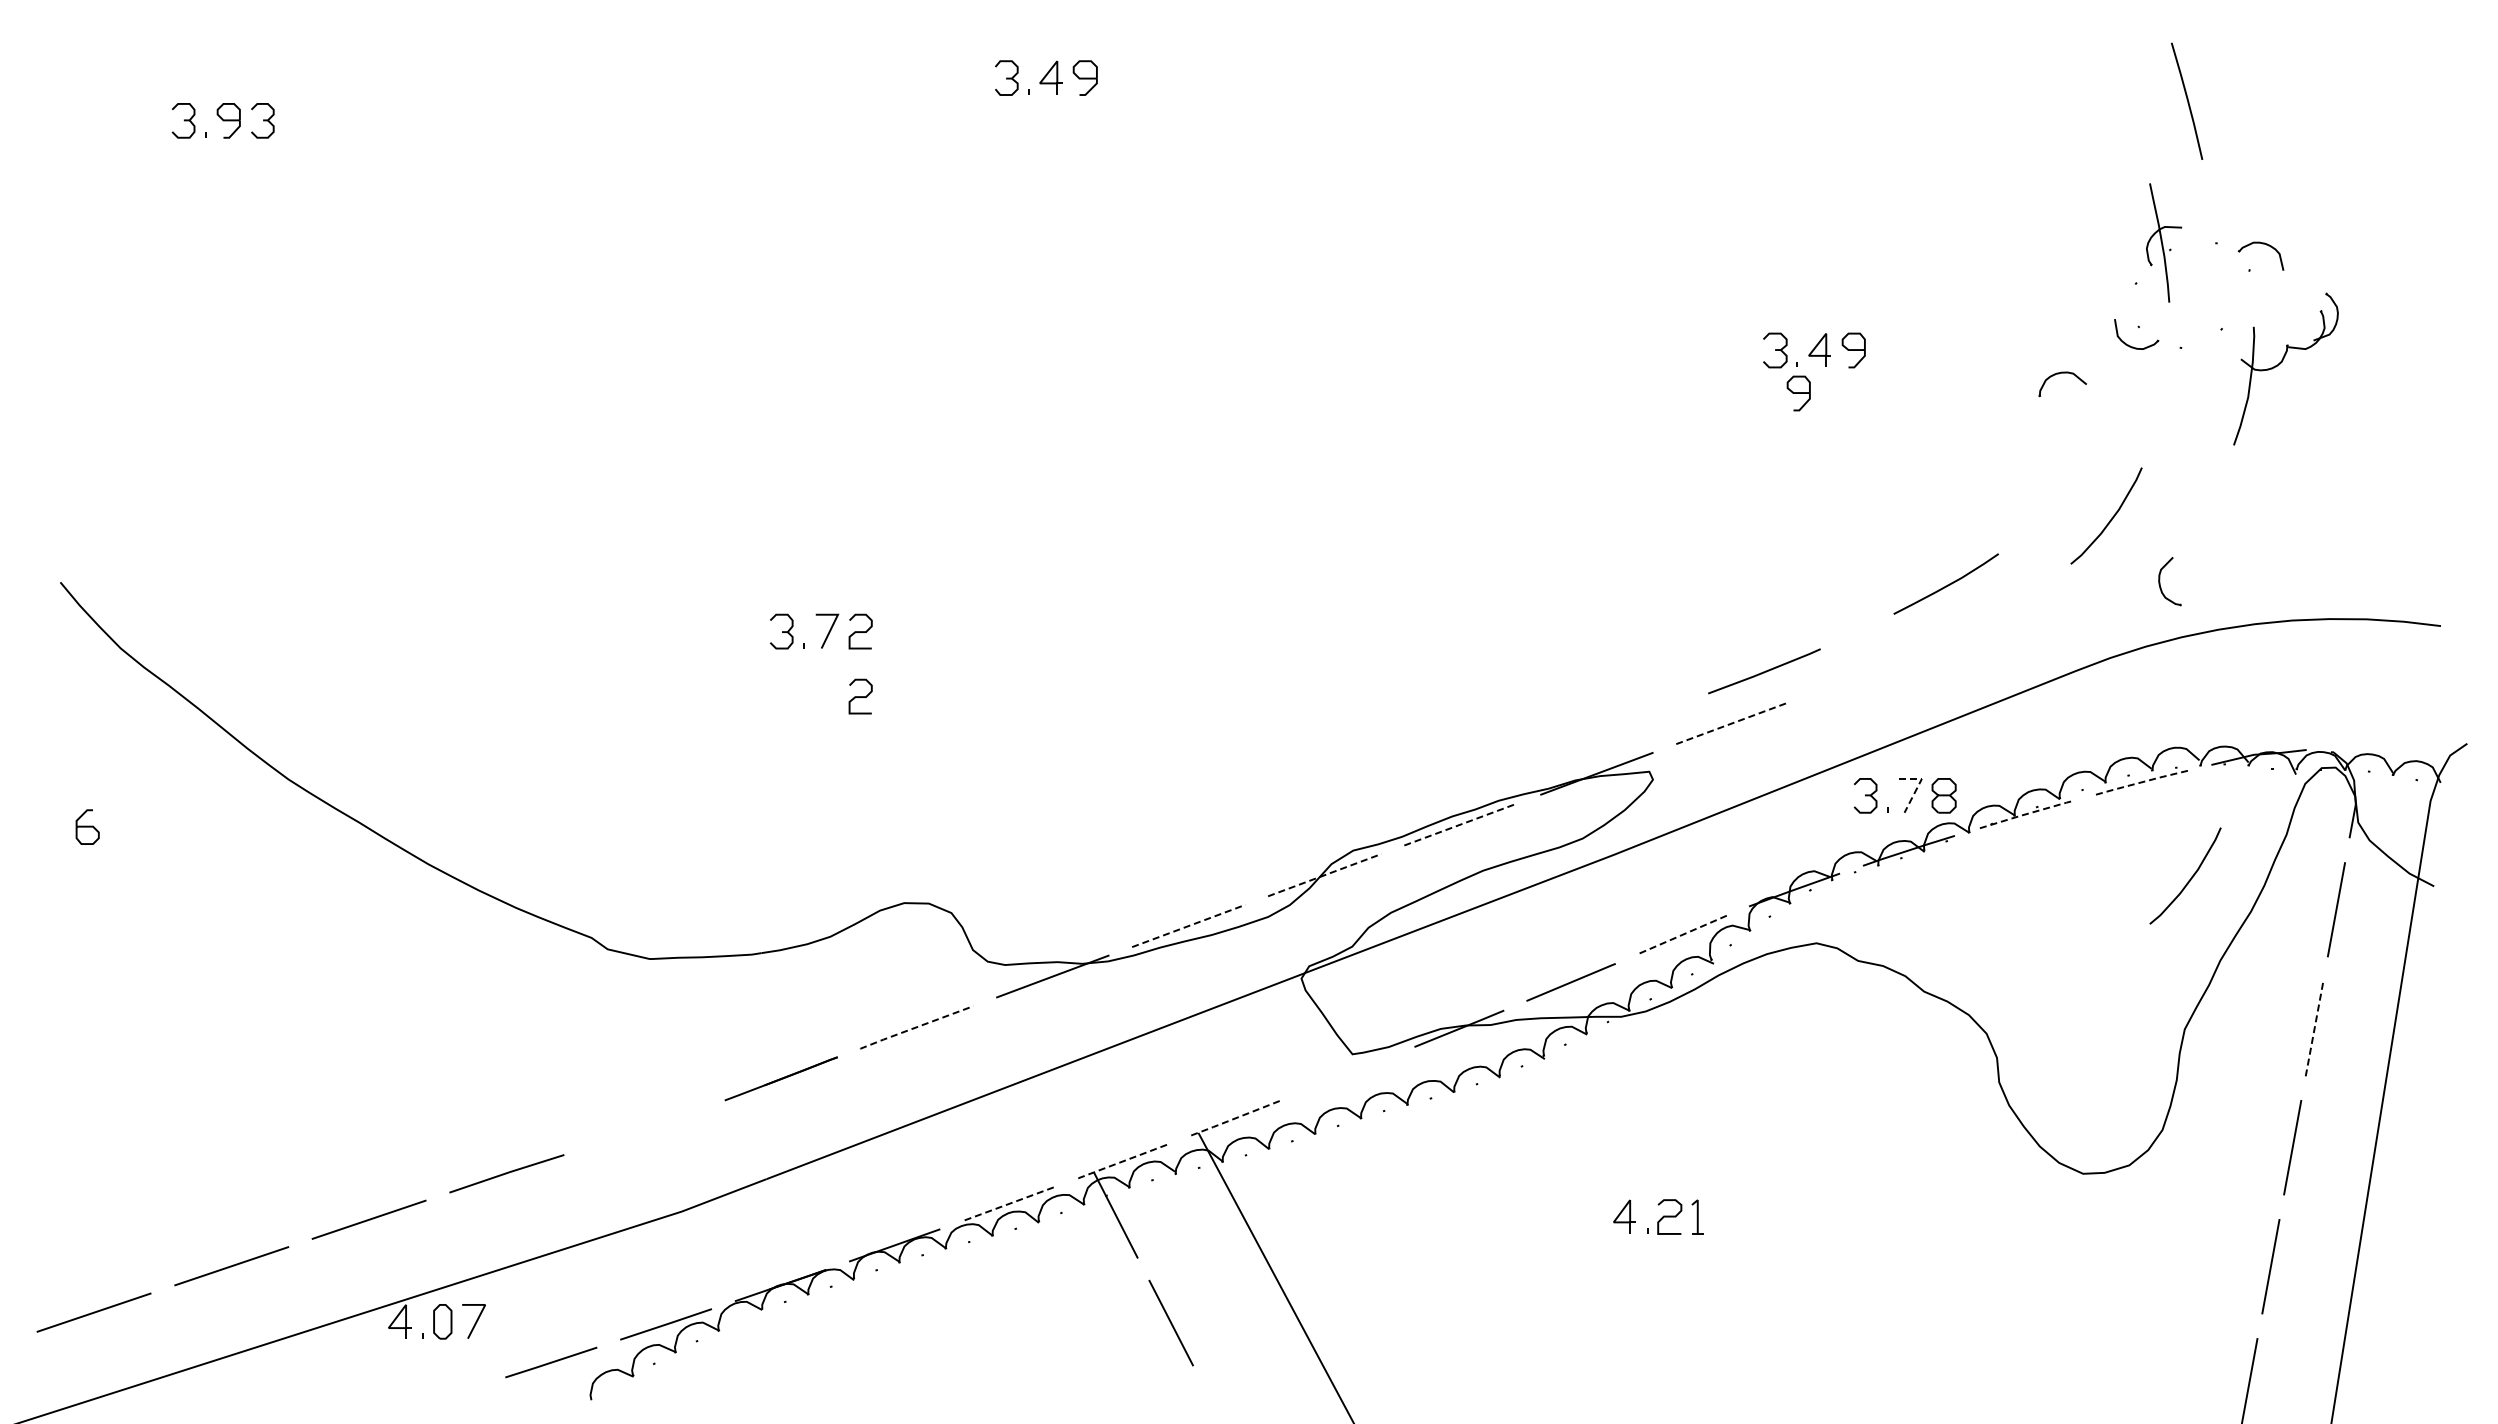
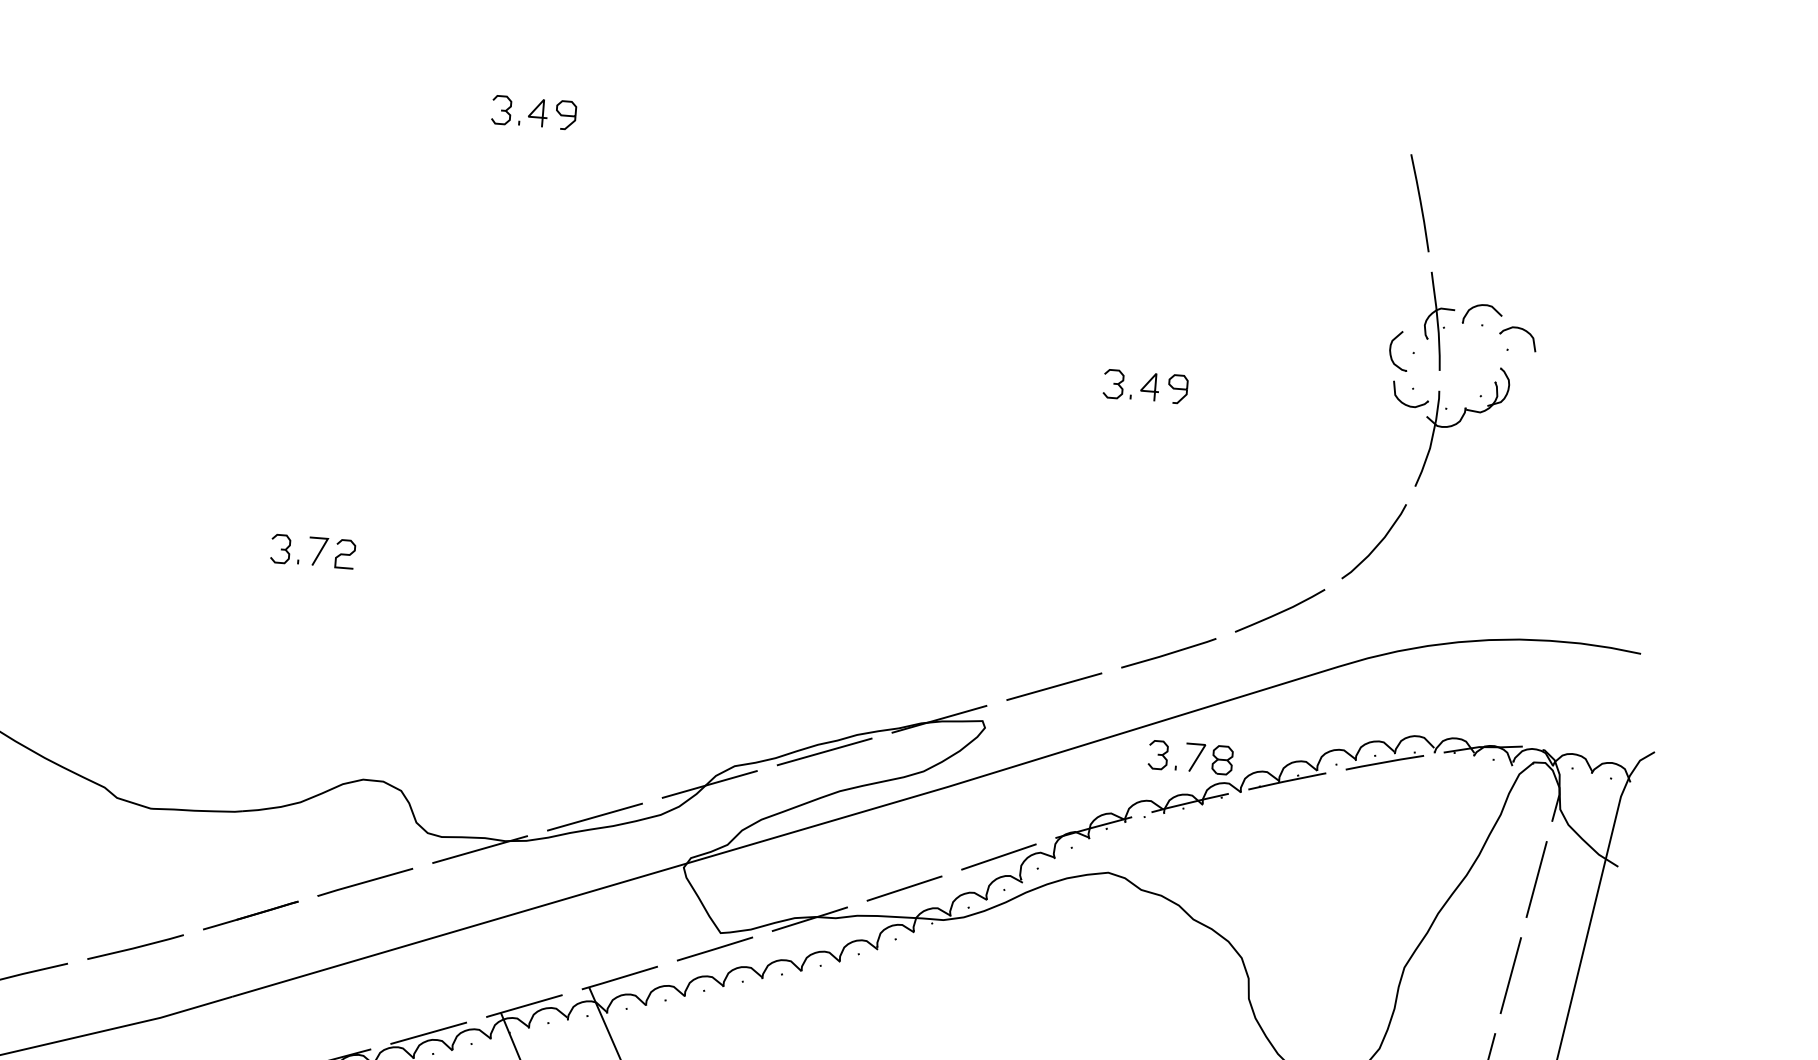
curve: (2187, 100) -> (1420, 202), moved
part: (2281, 363) -> (1459, 422), moved
part: (2059, 374) -> (1480, 306), moved
part: (1798, 393) -> (1129, 420), removed
part: (2160, 581) -> (1391, 350), moved
curve: (1945, 585) -> (1279, 611), moved
line: (1764, 671) -> (1168, 653), moved
curve: (860, 696) -> (340, 607), removed
line: (1732, 723) -> (1053, 687), dashed -> solid
line: (2140, 782) -> (1384, 762), dashed -> solid
line: (1918, 785) -> (1202, 750), dashed -> solid
line: (2024, 814) -> (1287, 780), dashed -> solid
line: (1461, 824) -> (825, 751), dashed -> solid
line: (1324, 875) -> (709, 784), dashed -> solid
curve: (2189, 879) -> (1418, 845), removed
line: (1188, 925) -> (594, 816), dashed -> solid
line: (1681, 935) -> (998, 857), dashed -> solid
line: (915, 1027) -> (364, 882), dashed -> solid
line: (2314, 1028) -> (1510, 975), dashed -> solid
line: (1347, 1073) -> (715, 948), added
line: (1233, 1119) -> (618, 978), dashed -> solid
line: (644, 1128) -> (135, 947), added
line: (1119, 1162) -> (522, 1006), dashed -> solid
line: (1007, 1204) -> (427, 1033), dashed -> solid

